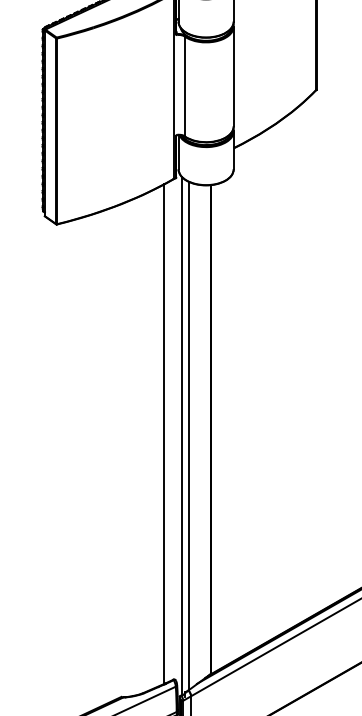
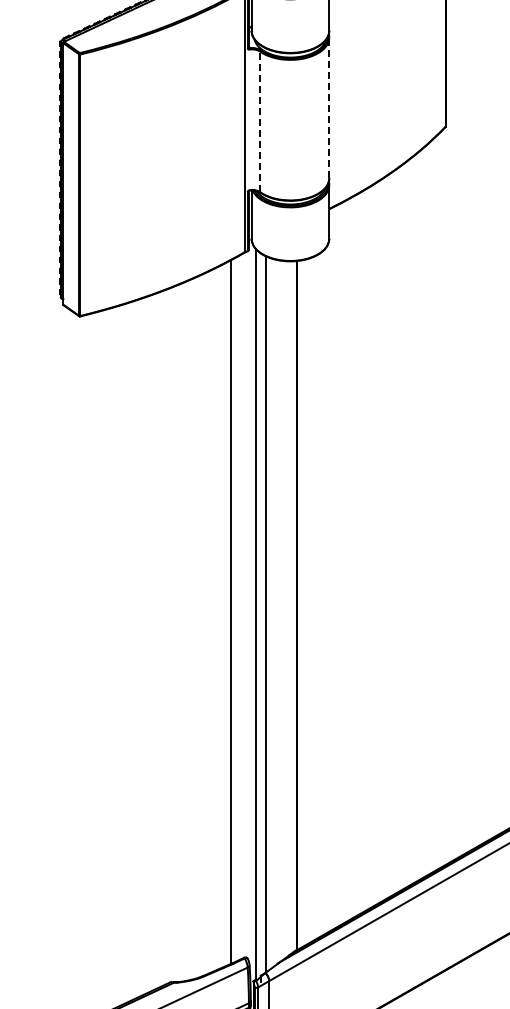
line: (233, 76) -> (329, 107), solid -> dashed
line: (184, 86) -> (260, 121), solid -> dashed

